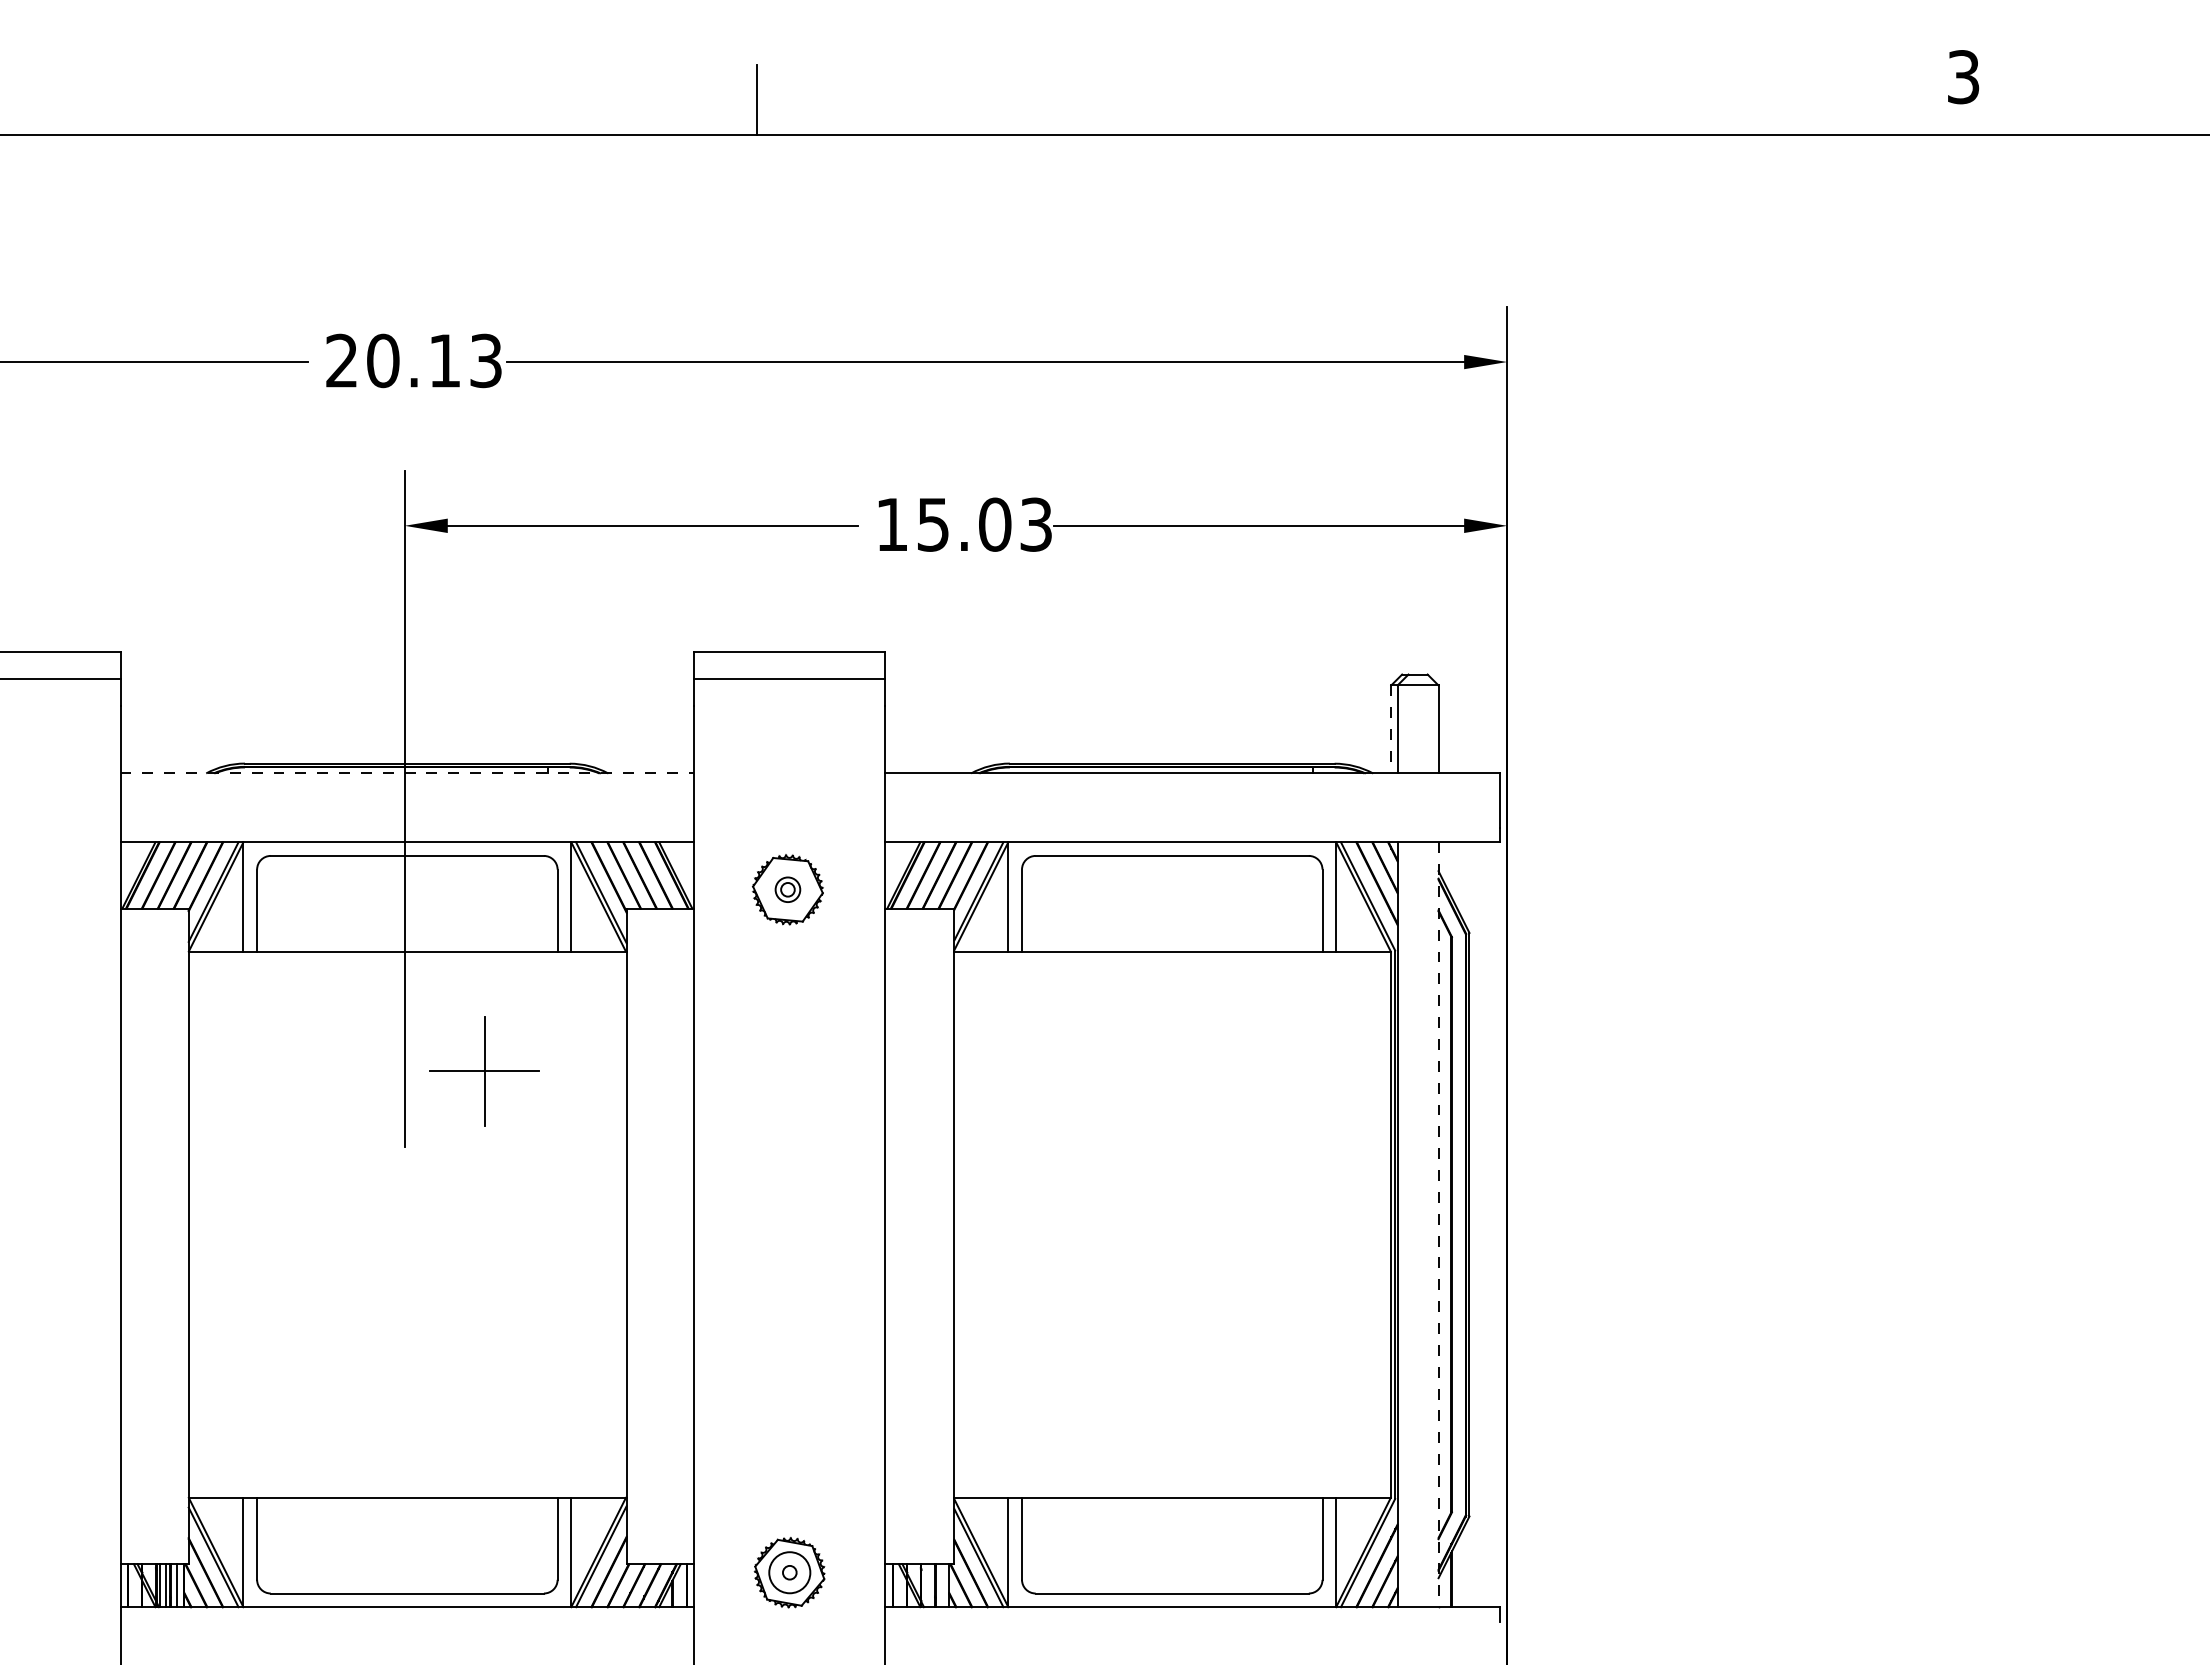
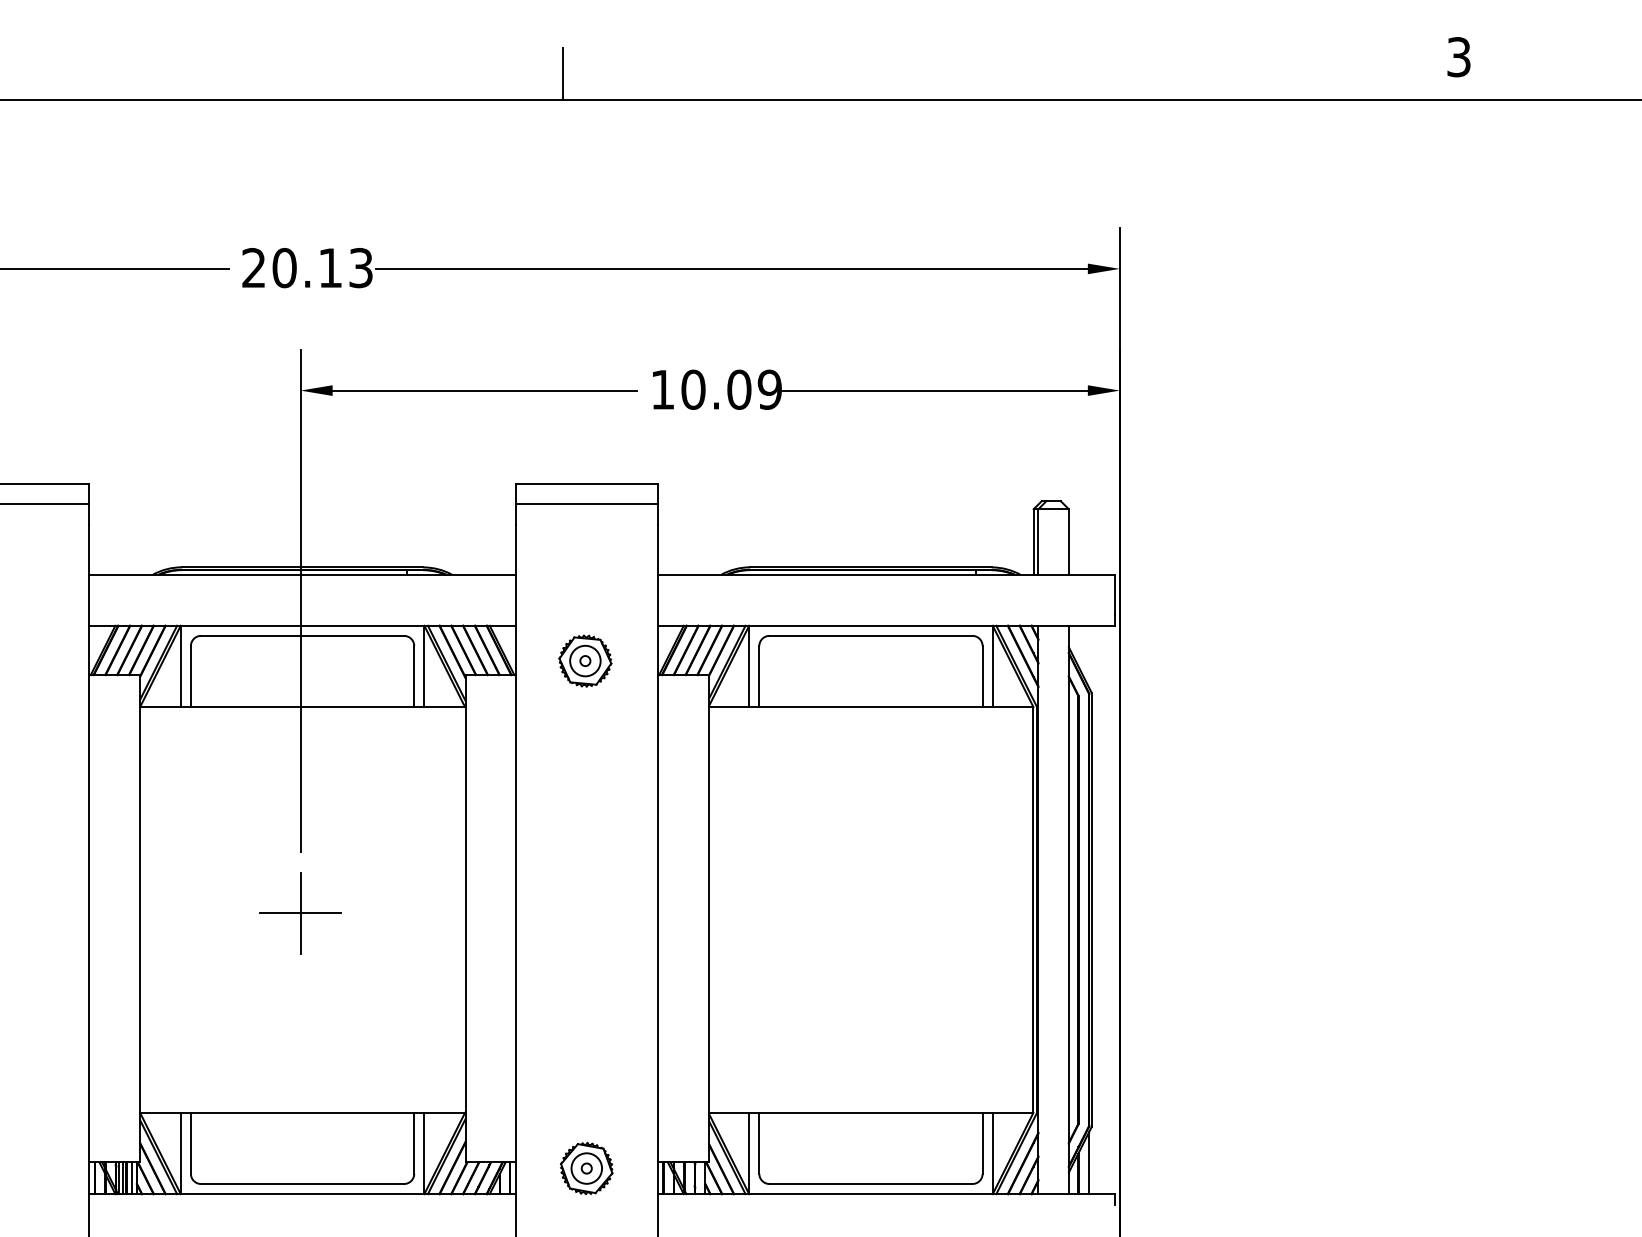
text: (984, 524) -> (731, 389), 15.03 -> 10.09
line: (1391, 729) -> (1033, 541), dashed -> solid
line: (407, 773) -> (302, 574), dashed -> solid
circle: (787, 889) -> (585, 660), size x1.67
part: (484, 1071) -> (300, 913), moved
line: (1438, 1225) -> (1068, 910), dashed -> solid
line: (1465, 1565) -> (1088, 1163), added

